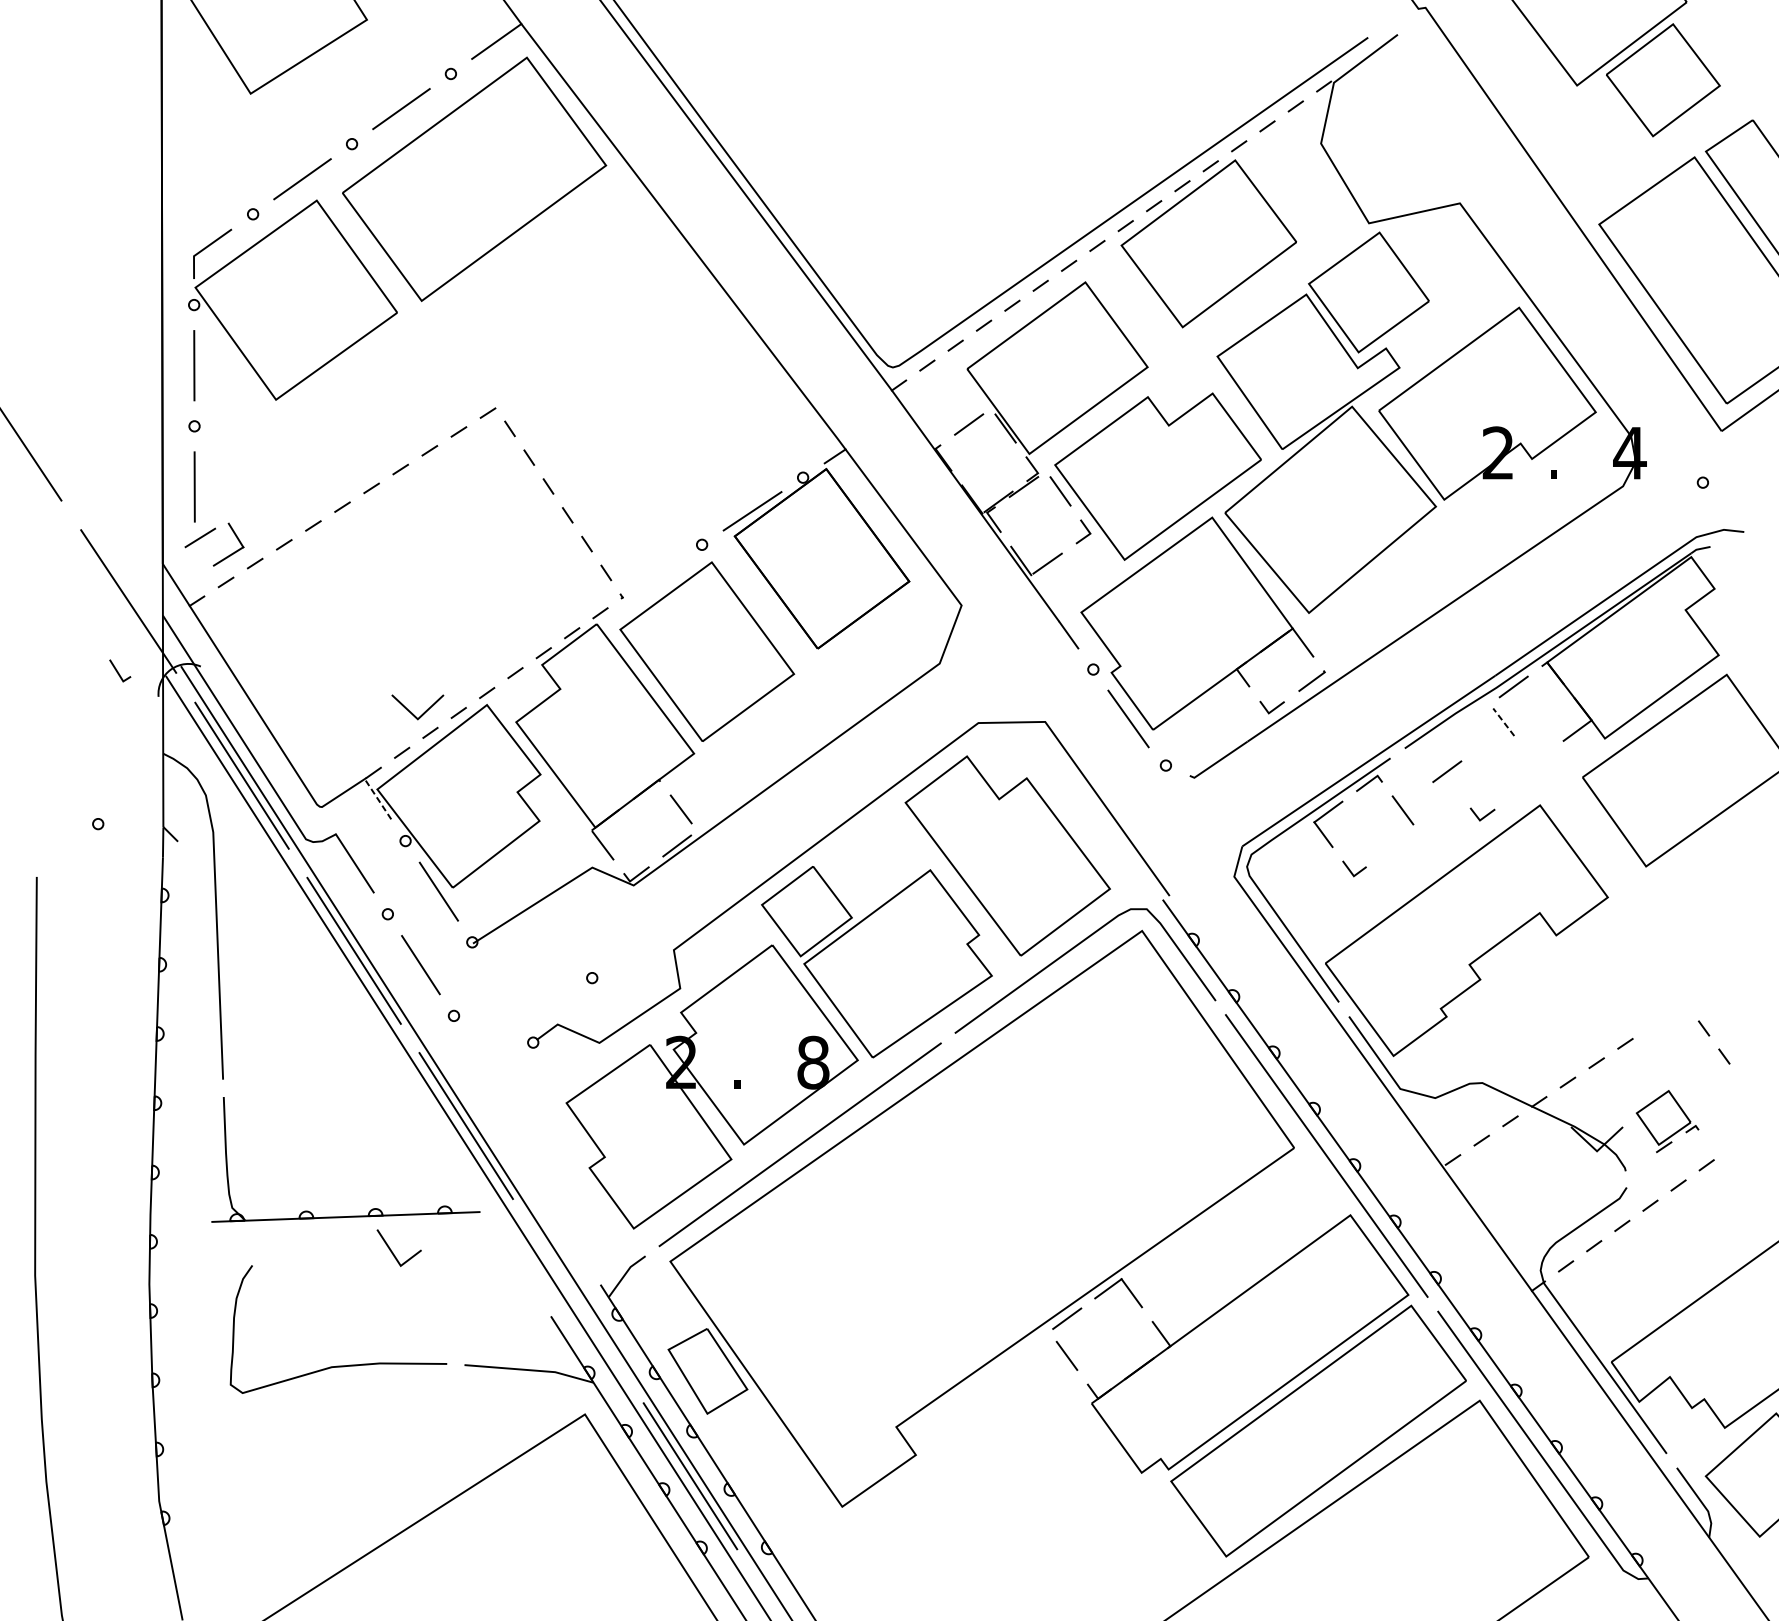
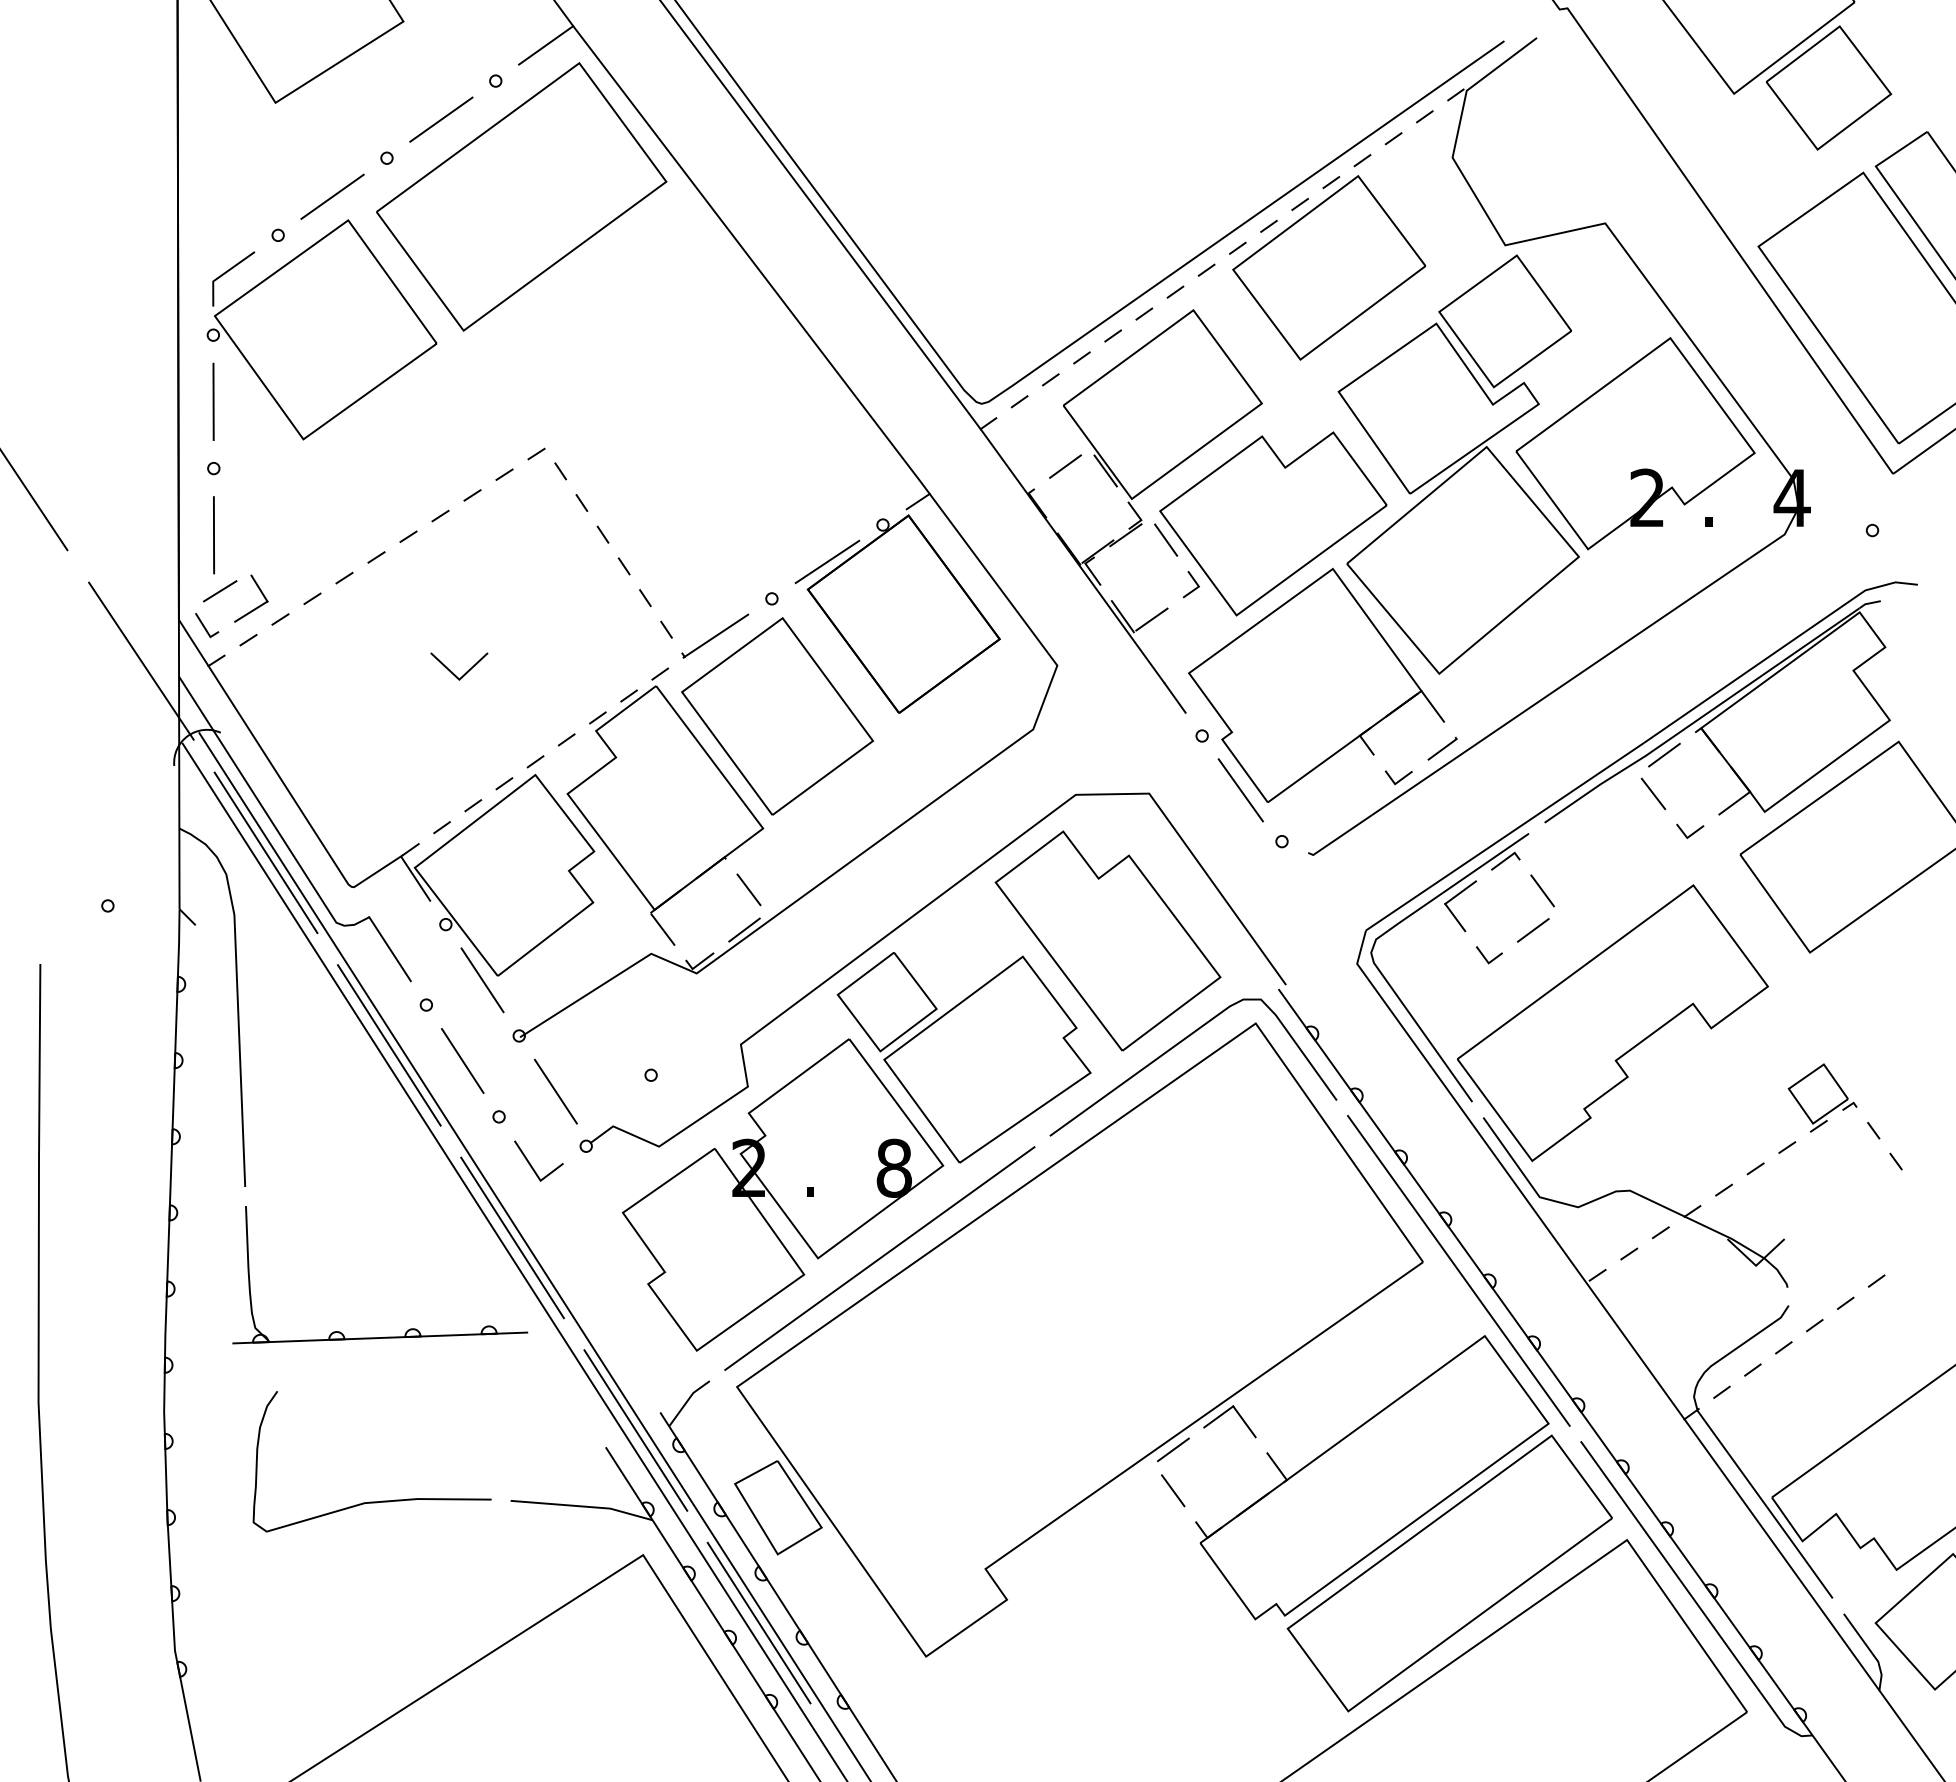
line: (651, 578) -> (716, 635), added
line: (118, 672) -> (205, 627), moved
line: (412, 712) -> (453, 672), moved
line: (1503, 721) -> (1653, 793), dashed -> solid
line: (1446, 771) -> (1532, 930), moved
line: (377, 799) -> (415, 878), dashed -> solid
line: (1483, 816) -> (1691, 833), moved
line: (505, 992) -> (555, 1091), added
part: (1667, 1121) -> (1822, 1097), moved
line: (392, 1251) -> (531, 1164), moved
line: (578, 1301) -> (635, 1430), added

